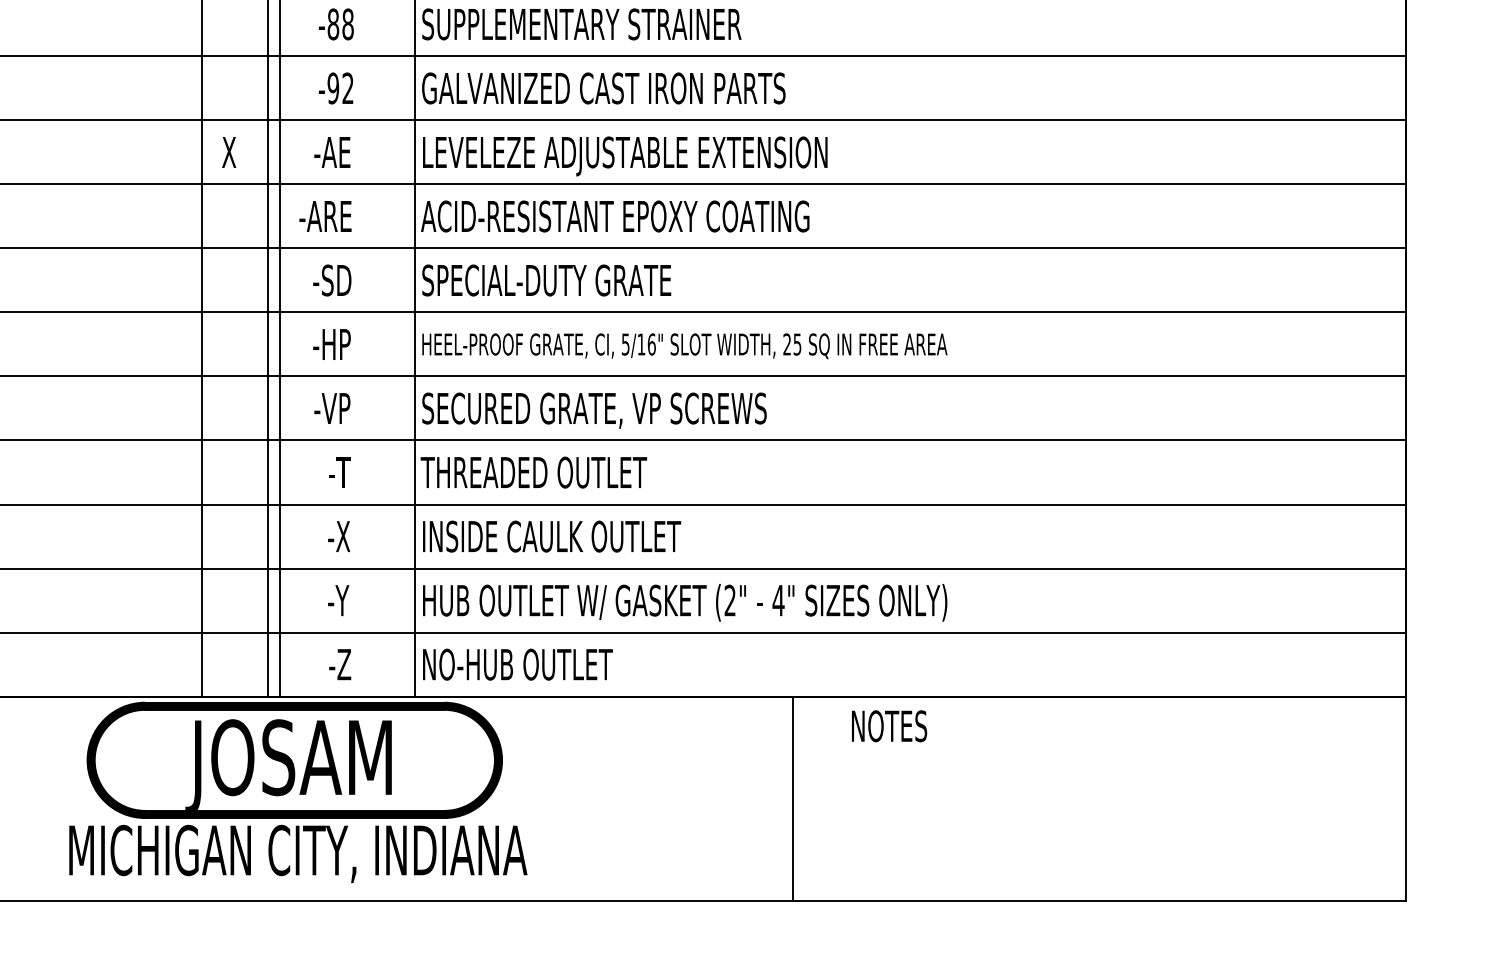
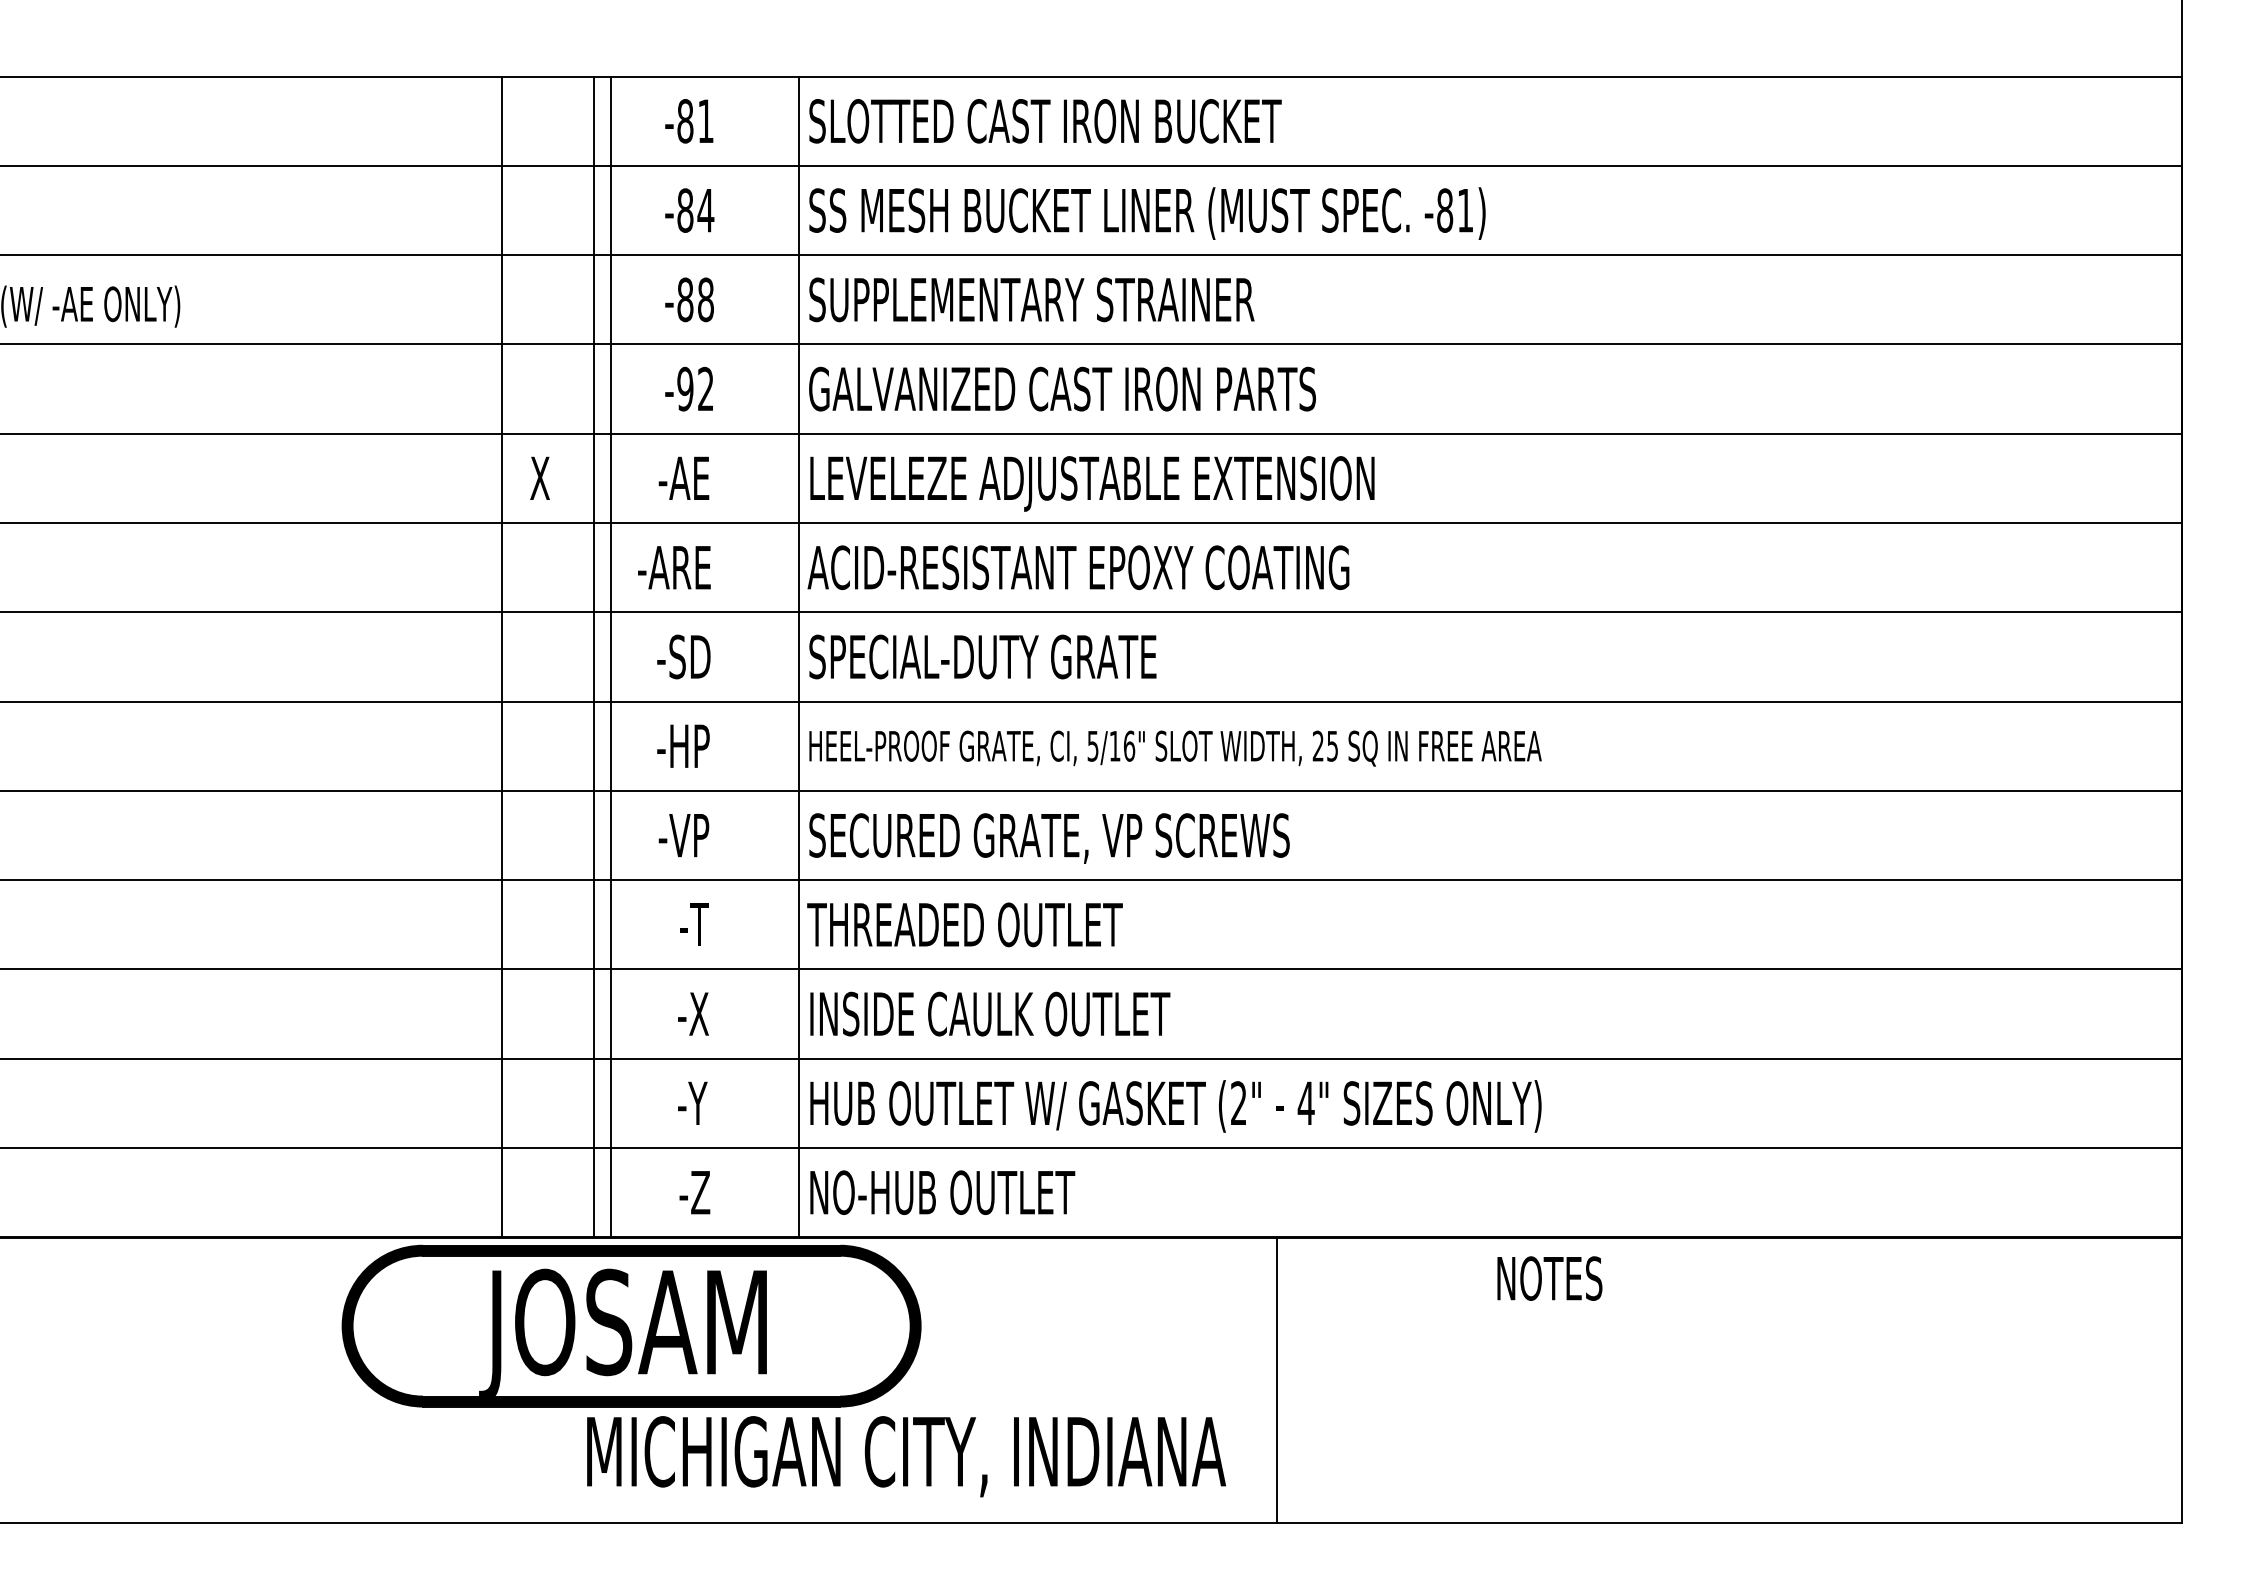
text: (889, 726) -> (1549, 1278), moved
line: (793, 798) -> (1276, 1379), moved
text: (298, 853) -> (906, 1456), moved

